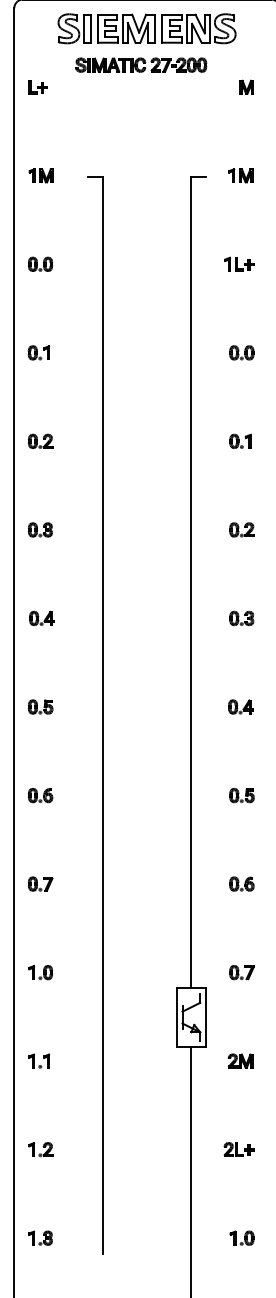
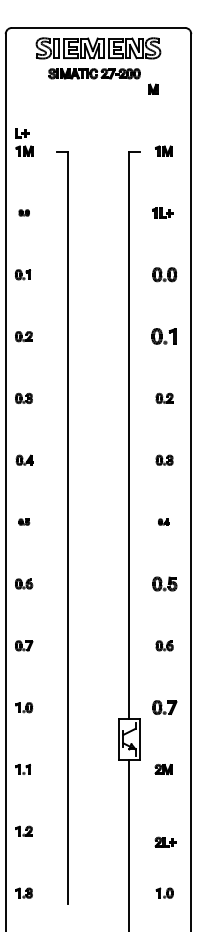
part: (247, 86) -> (153, 88), moved
part: (38, 87) -> (22, 133), moved
part: (41, 263) -> (24, 212), size x0.6
part: (241, 352) -> (164, 274), size x1.4
part: (240, 441) -> (163, 336), size x1.6
part: (41, 706) -> (24, 521), size x0.6
part: (240, 706) -> (163, 521), size x0.6
part: (241, 794) -> (164, 583), size x1.4
part: (241, 972) -> (164, 707), size x1.4
part: (238, 1148) -> (165, 841), moved

